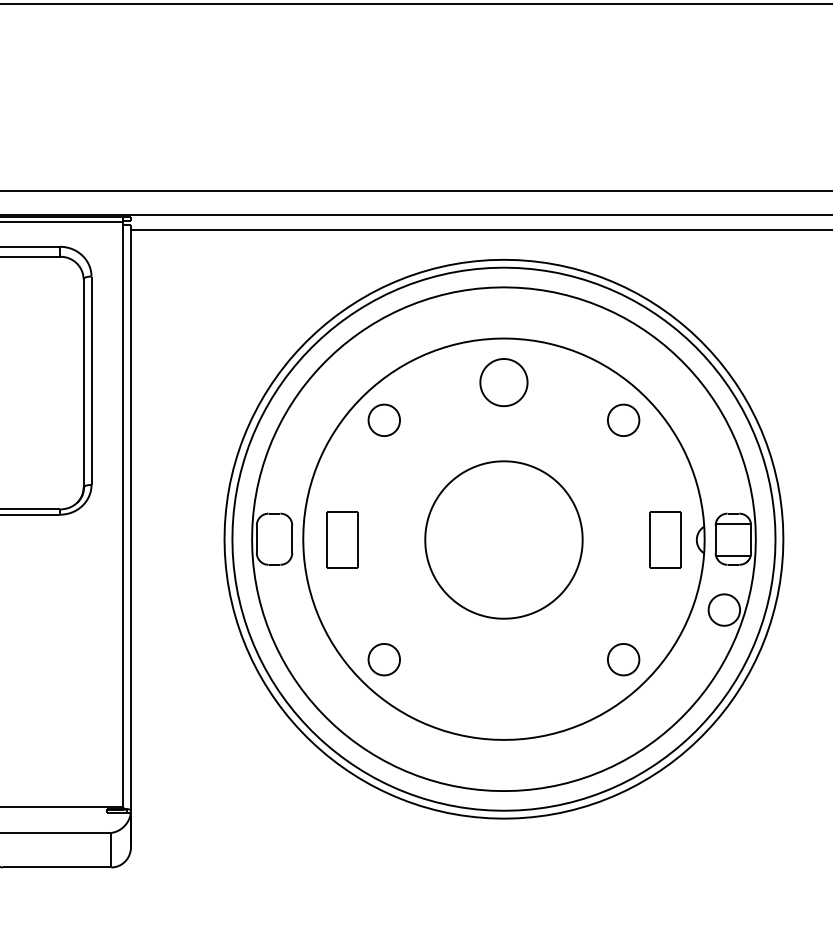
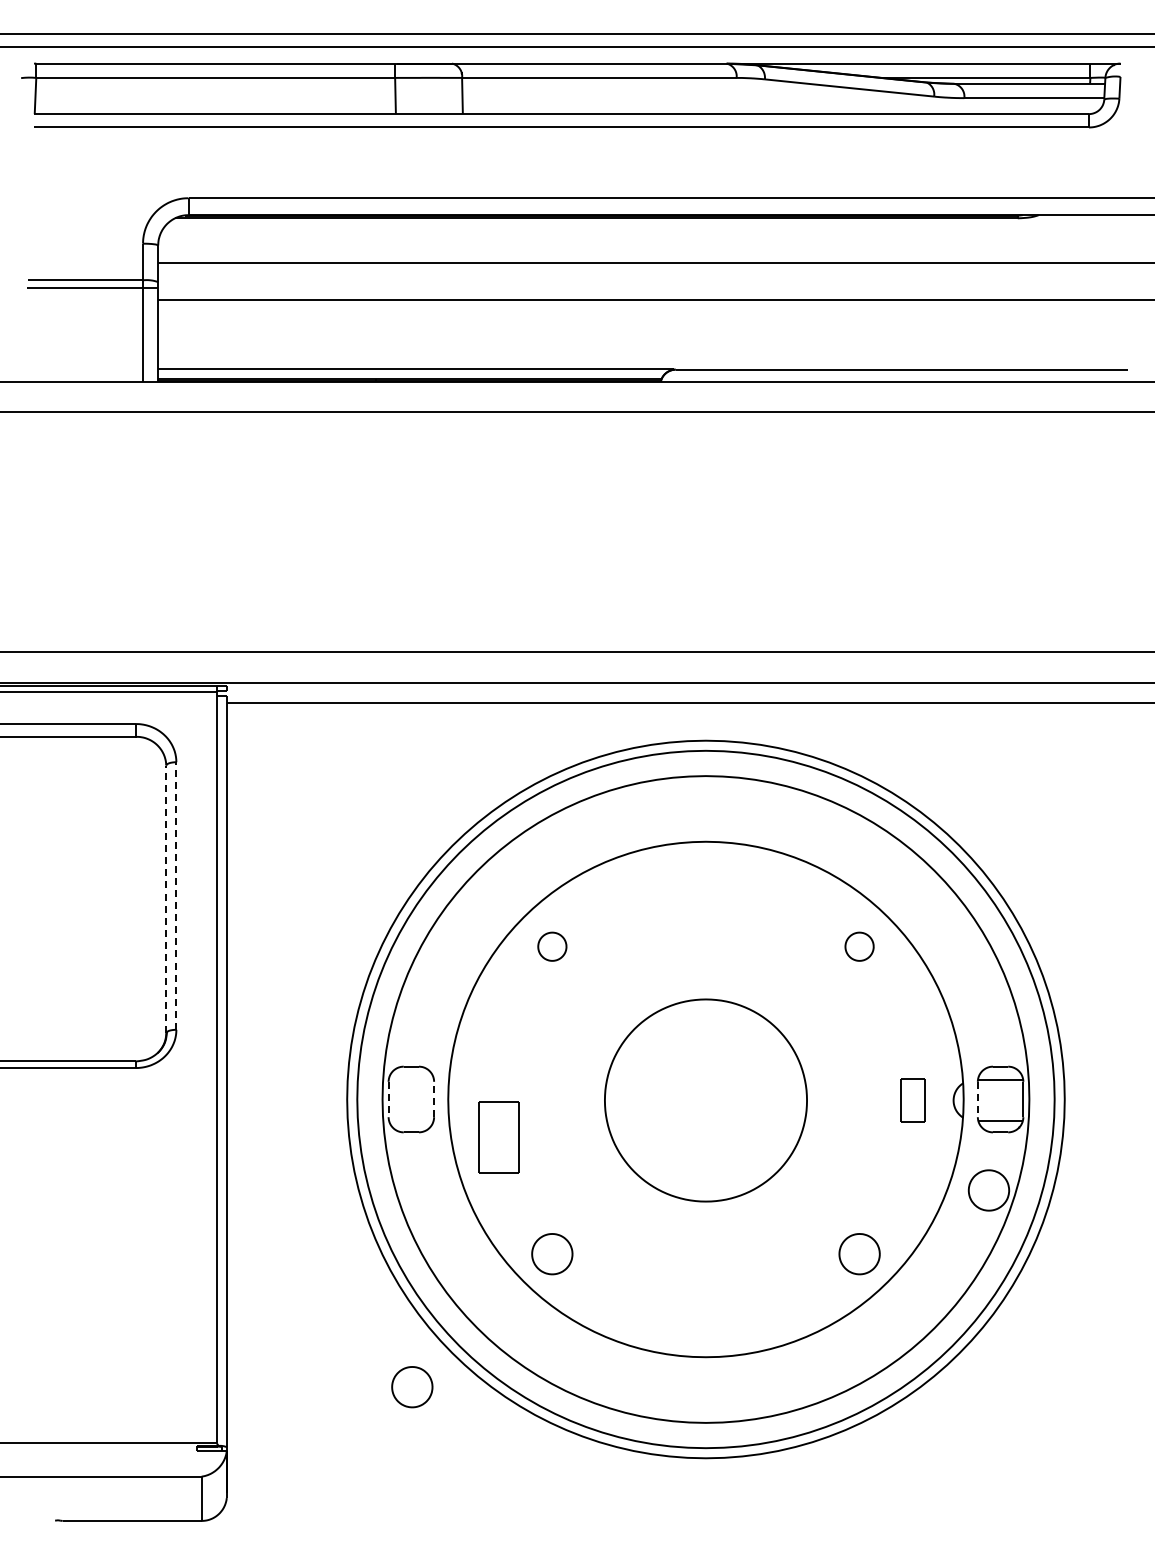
line: (91, 381) -> (176, 896), solid -> dashed
part: (503, 382) -> (705, 898), removed
line: (83, 383) -> (166, 899), solid -> dashed
part: (384, 420) -> (552, 946), size x0.7
part: (623, 420) -> (859, 946), size x0.7
line: (256, 539) -> (388, 1099), solid -> dashed
line: (292, 539) -> (434, 1099), solid -> dashed
line: (715, 539) -> (977, 1099), solid -> dashed
part: (342, 540) -> (498, 1137), moved
part: (664, 540) -> (912, 1100), size x0.6
part: (275, 763) -> (412, 1387), added

